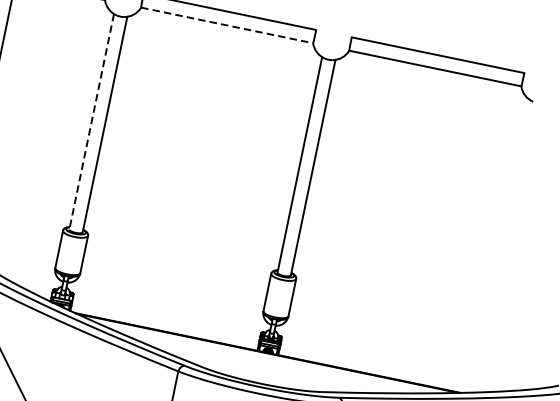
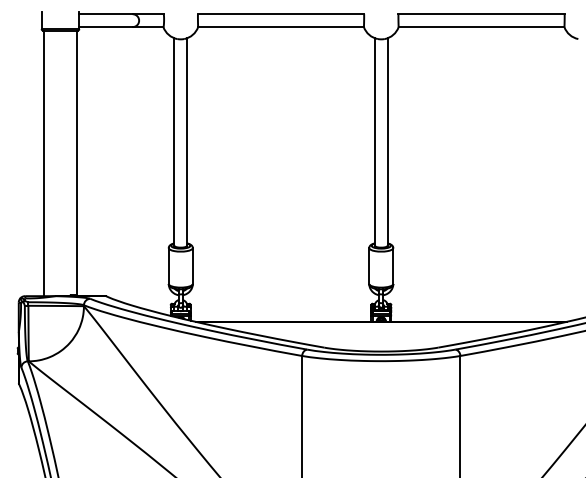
line: (227, 25) -> (281, 27), dashed -> solid
line: (91, 121) -> (174, 141), dashed -> solid

